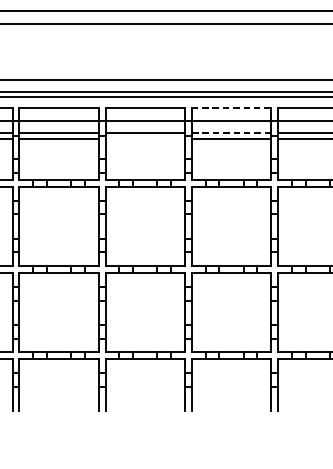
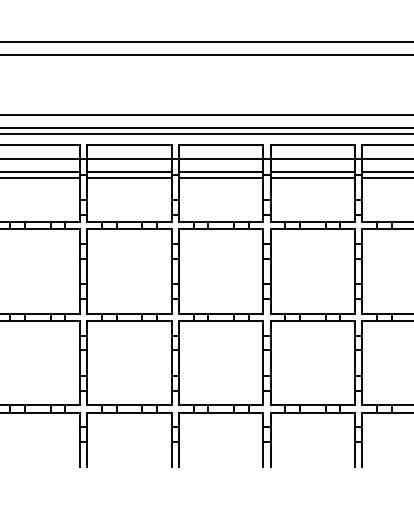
line: (231, 107) -> (221, 144), dashed -> solid
line: (230, 133) -> (220, 172), dashed -> solid
line: (145, 139) -> (129, 178), added

